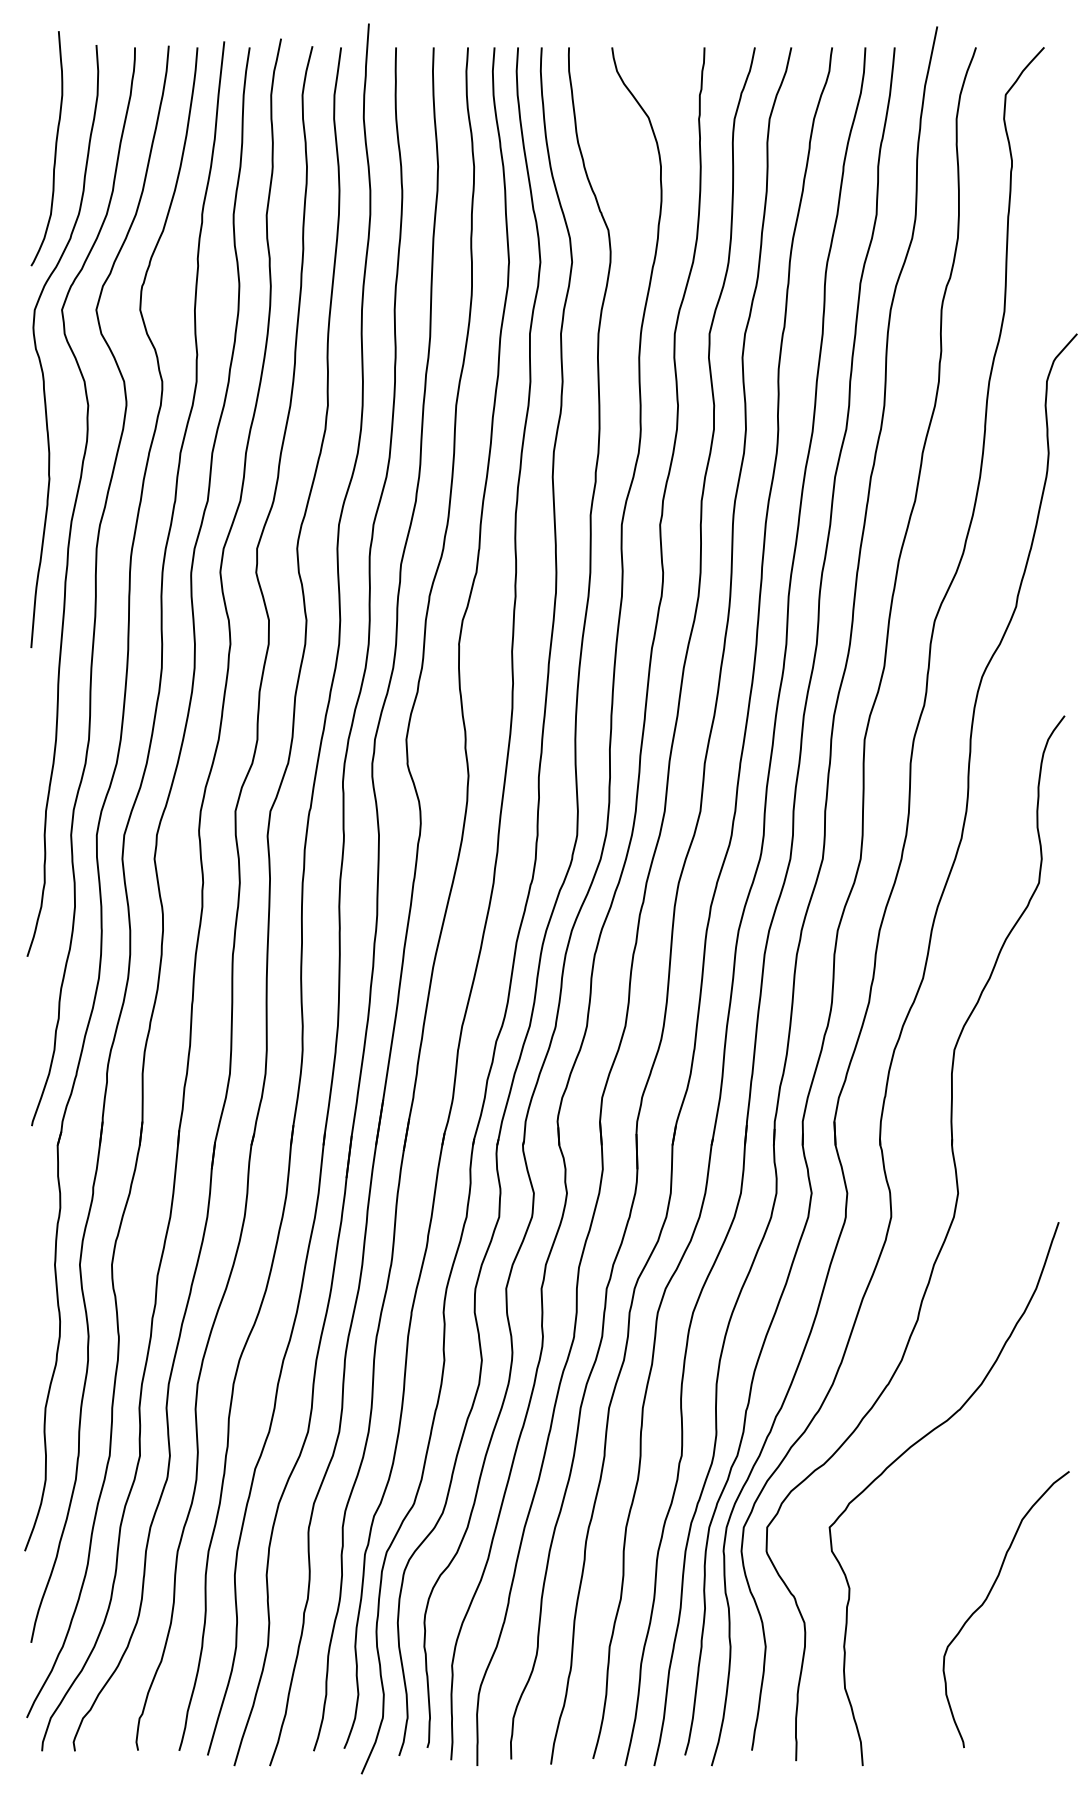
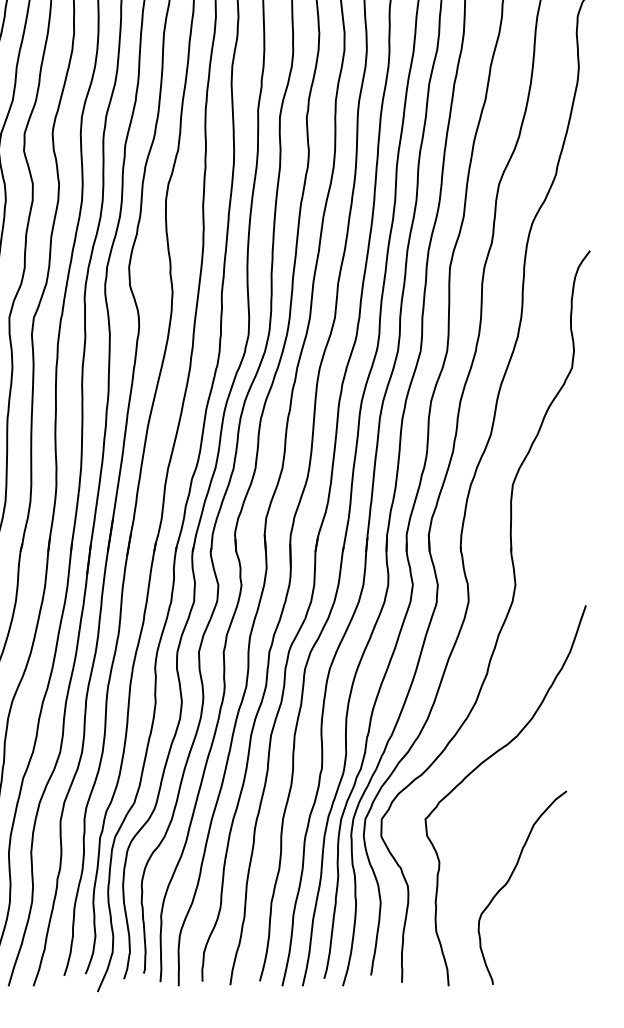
curve: (987, 1599) -> (509, 880), moved

